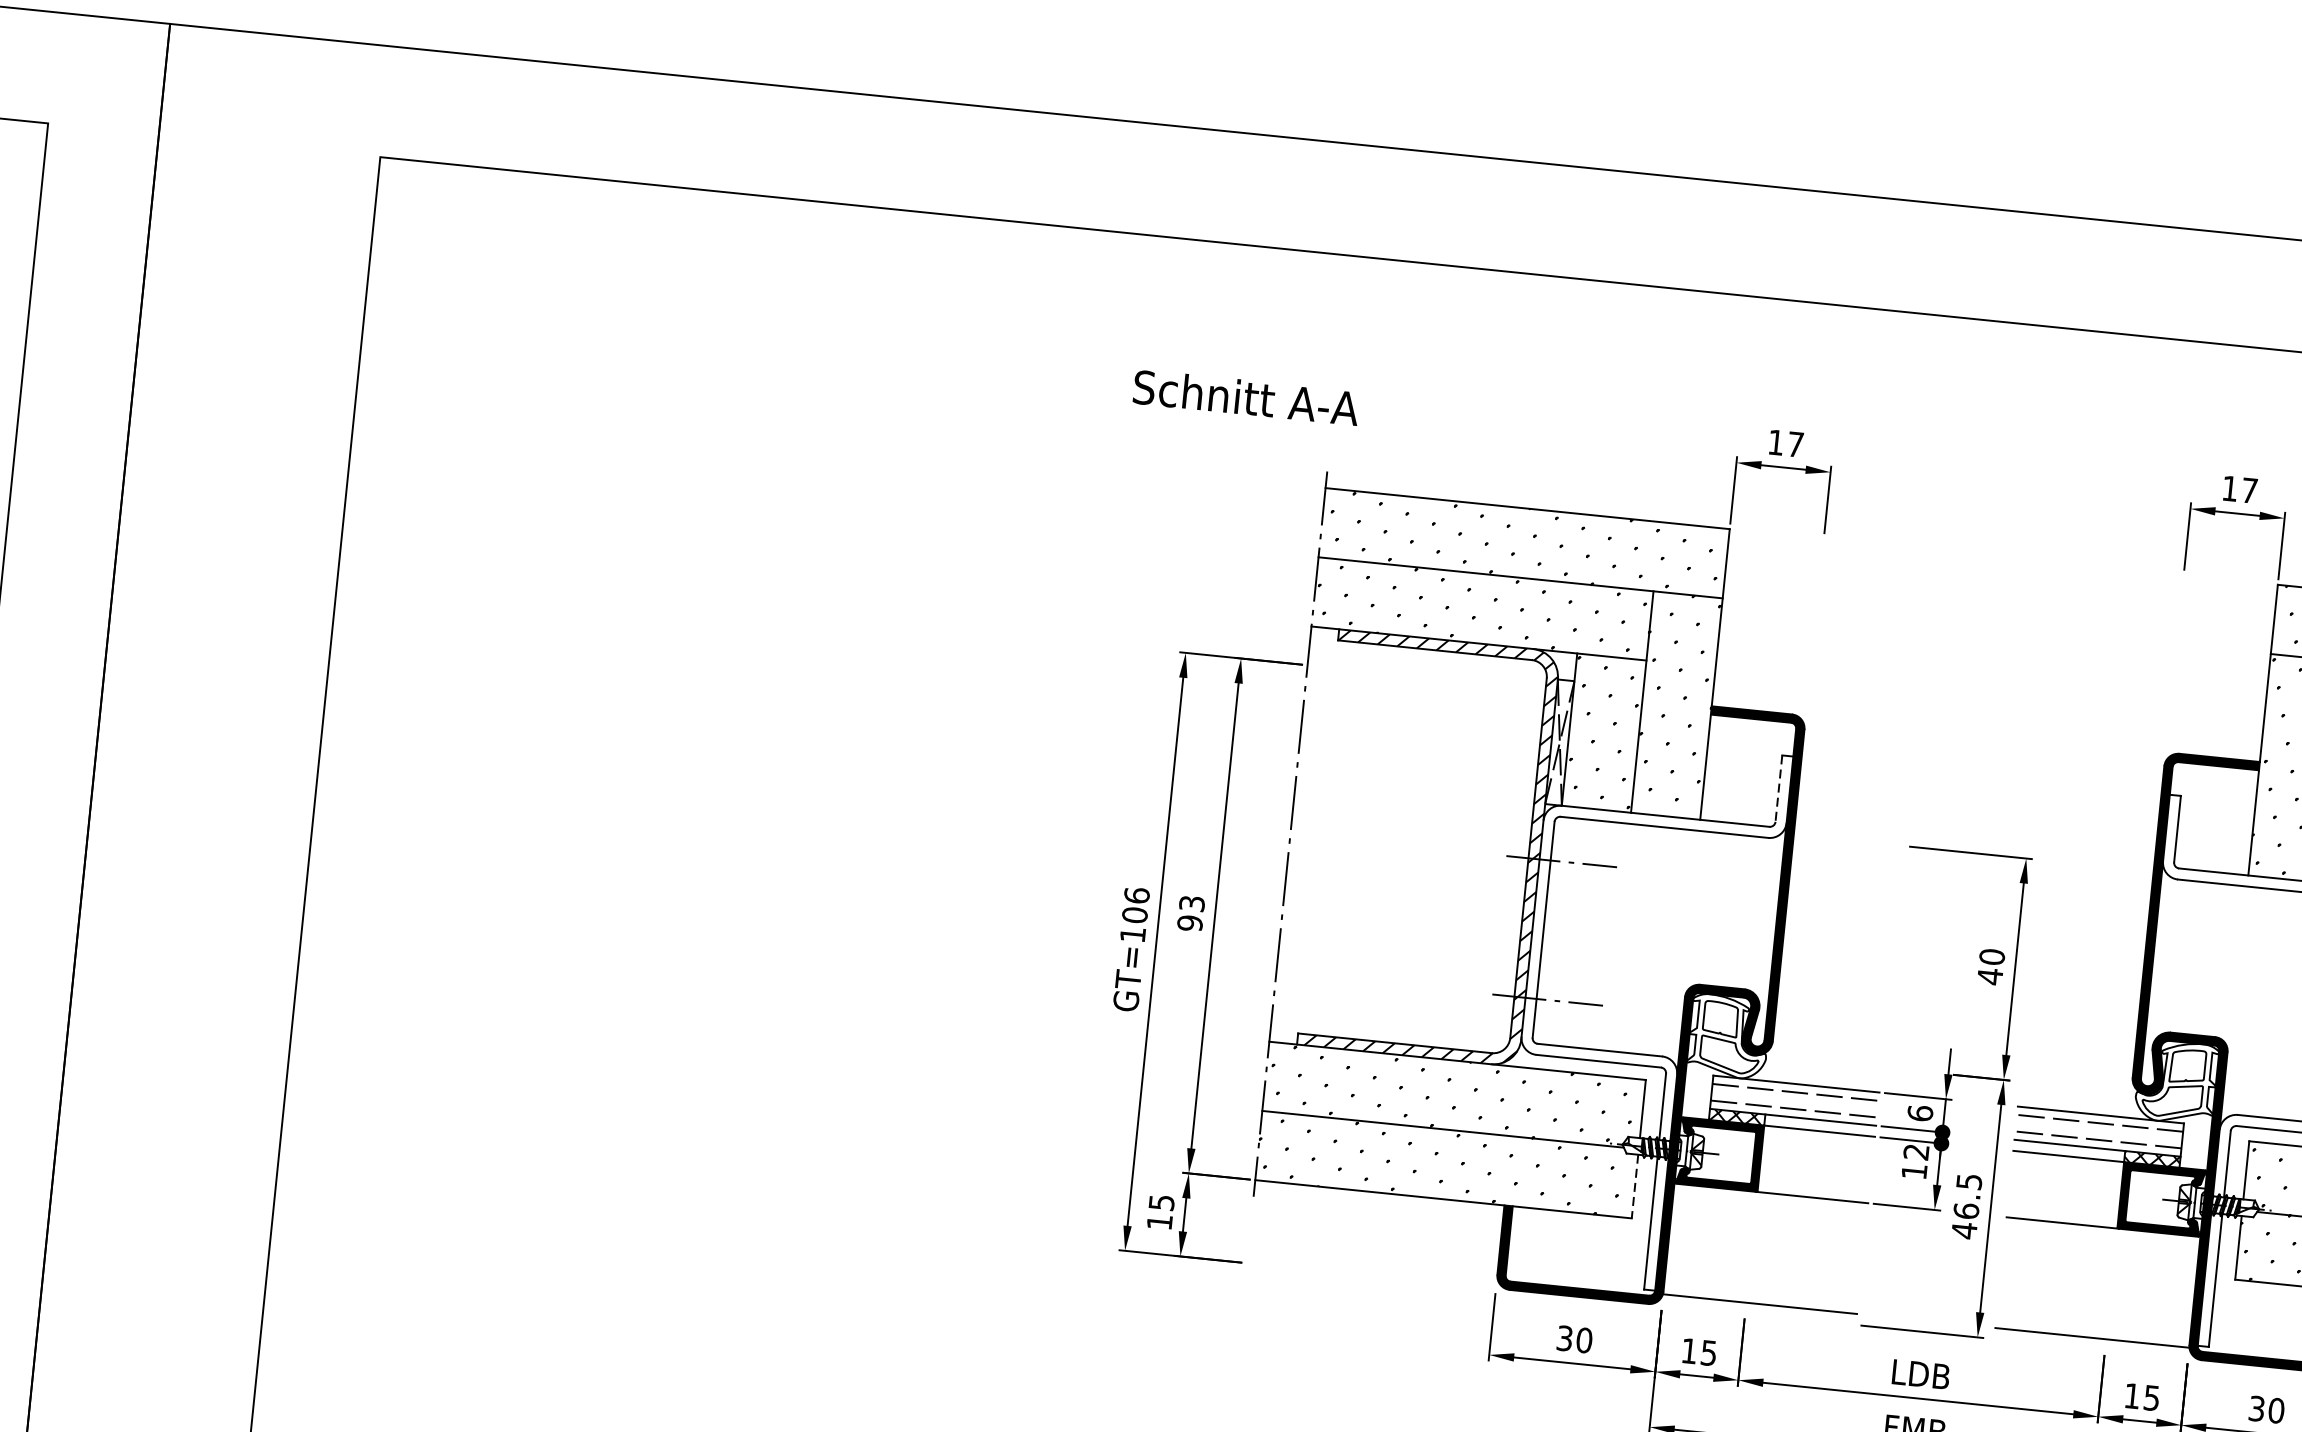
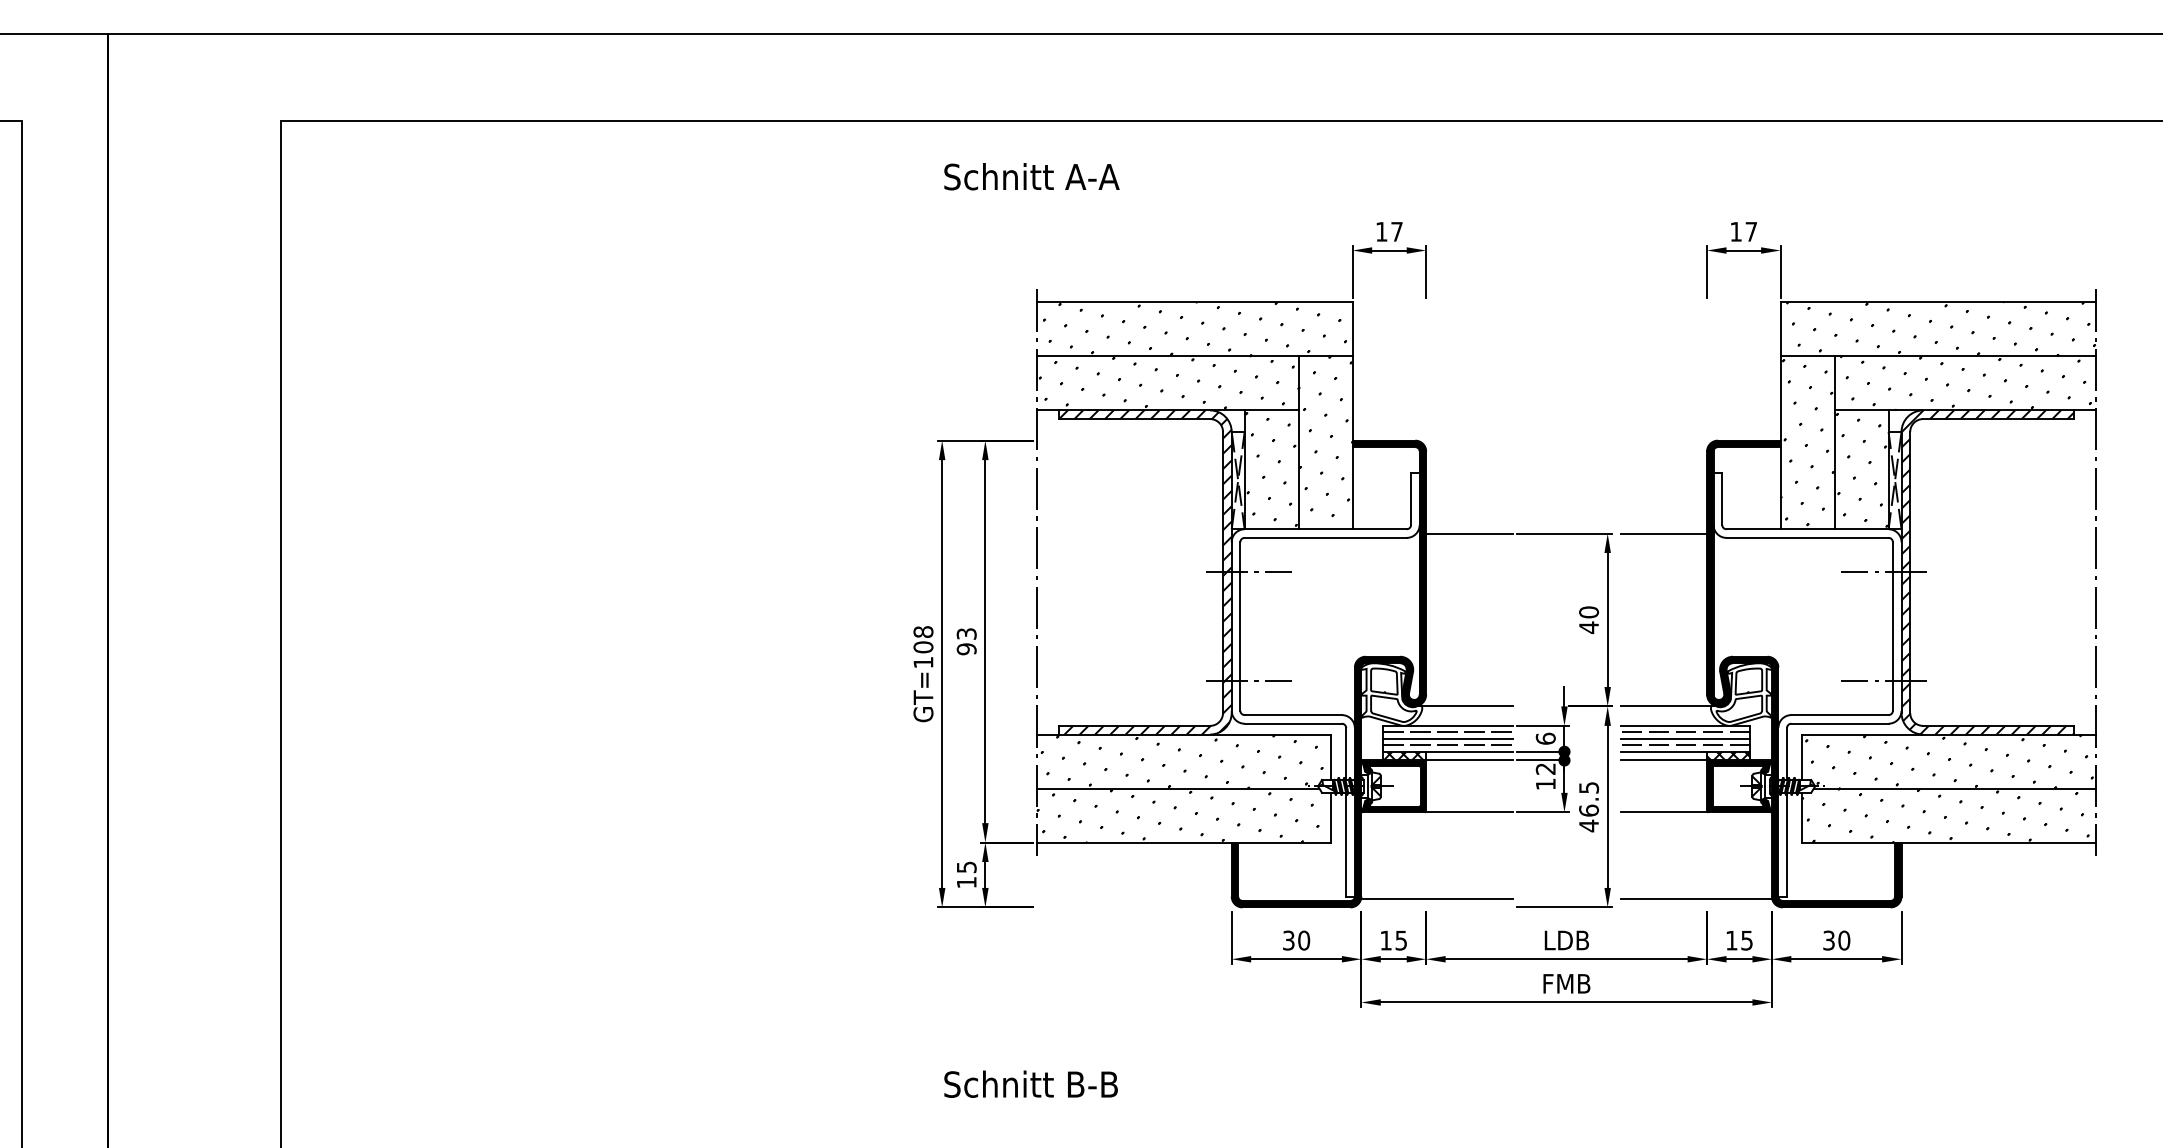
text: (1245, 397) -> (1031, 176), moved
line: (1779, 789) -> (1411, 499), dashed -> solid
line: (1849, 840) -> (1469, 533), added
line: (2097, 865) -> (1663, 533), added
text: (1137, 894) -> (923, 631), GT=106 -> GT=108
line: (1819, 1061) -> (1463, 706), added
line: (2083, 1088) -> (1669, 706), added
line: (1794, 1100) -> (1447, 738), added
line: (2099, 1131) -> (1685, 738), added
line: (1635, 1186) -> (1331, 817), dashed -> solid

